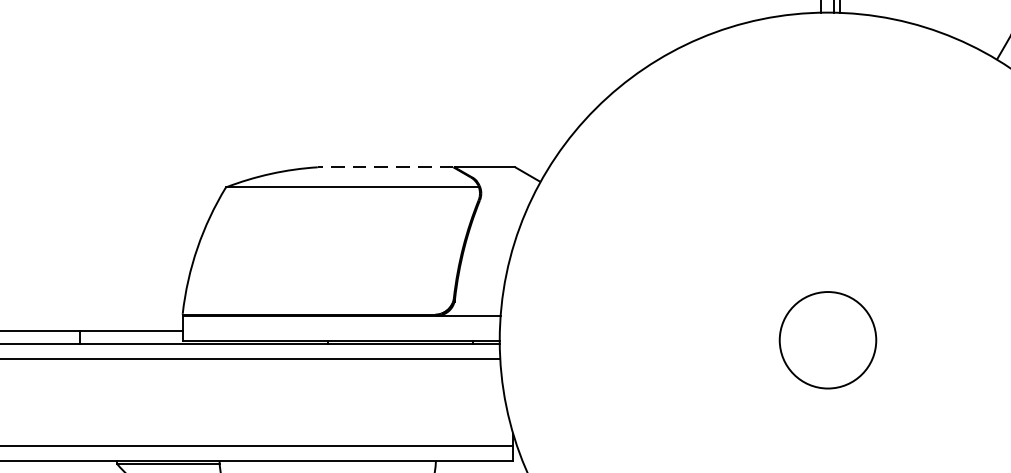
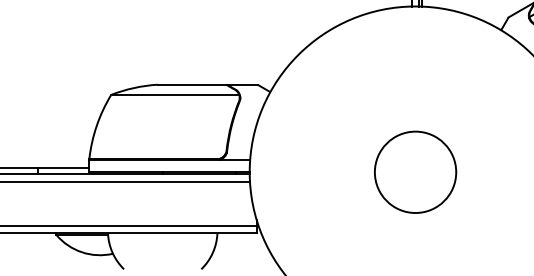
line: (384, 166) -> (191, 84), dashed -> solid
circle: (827, 338) -> (415, 171), size x1.67

